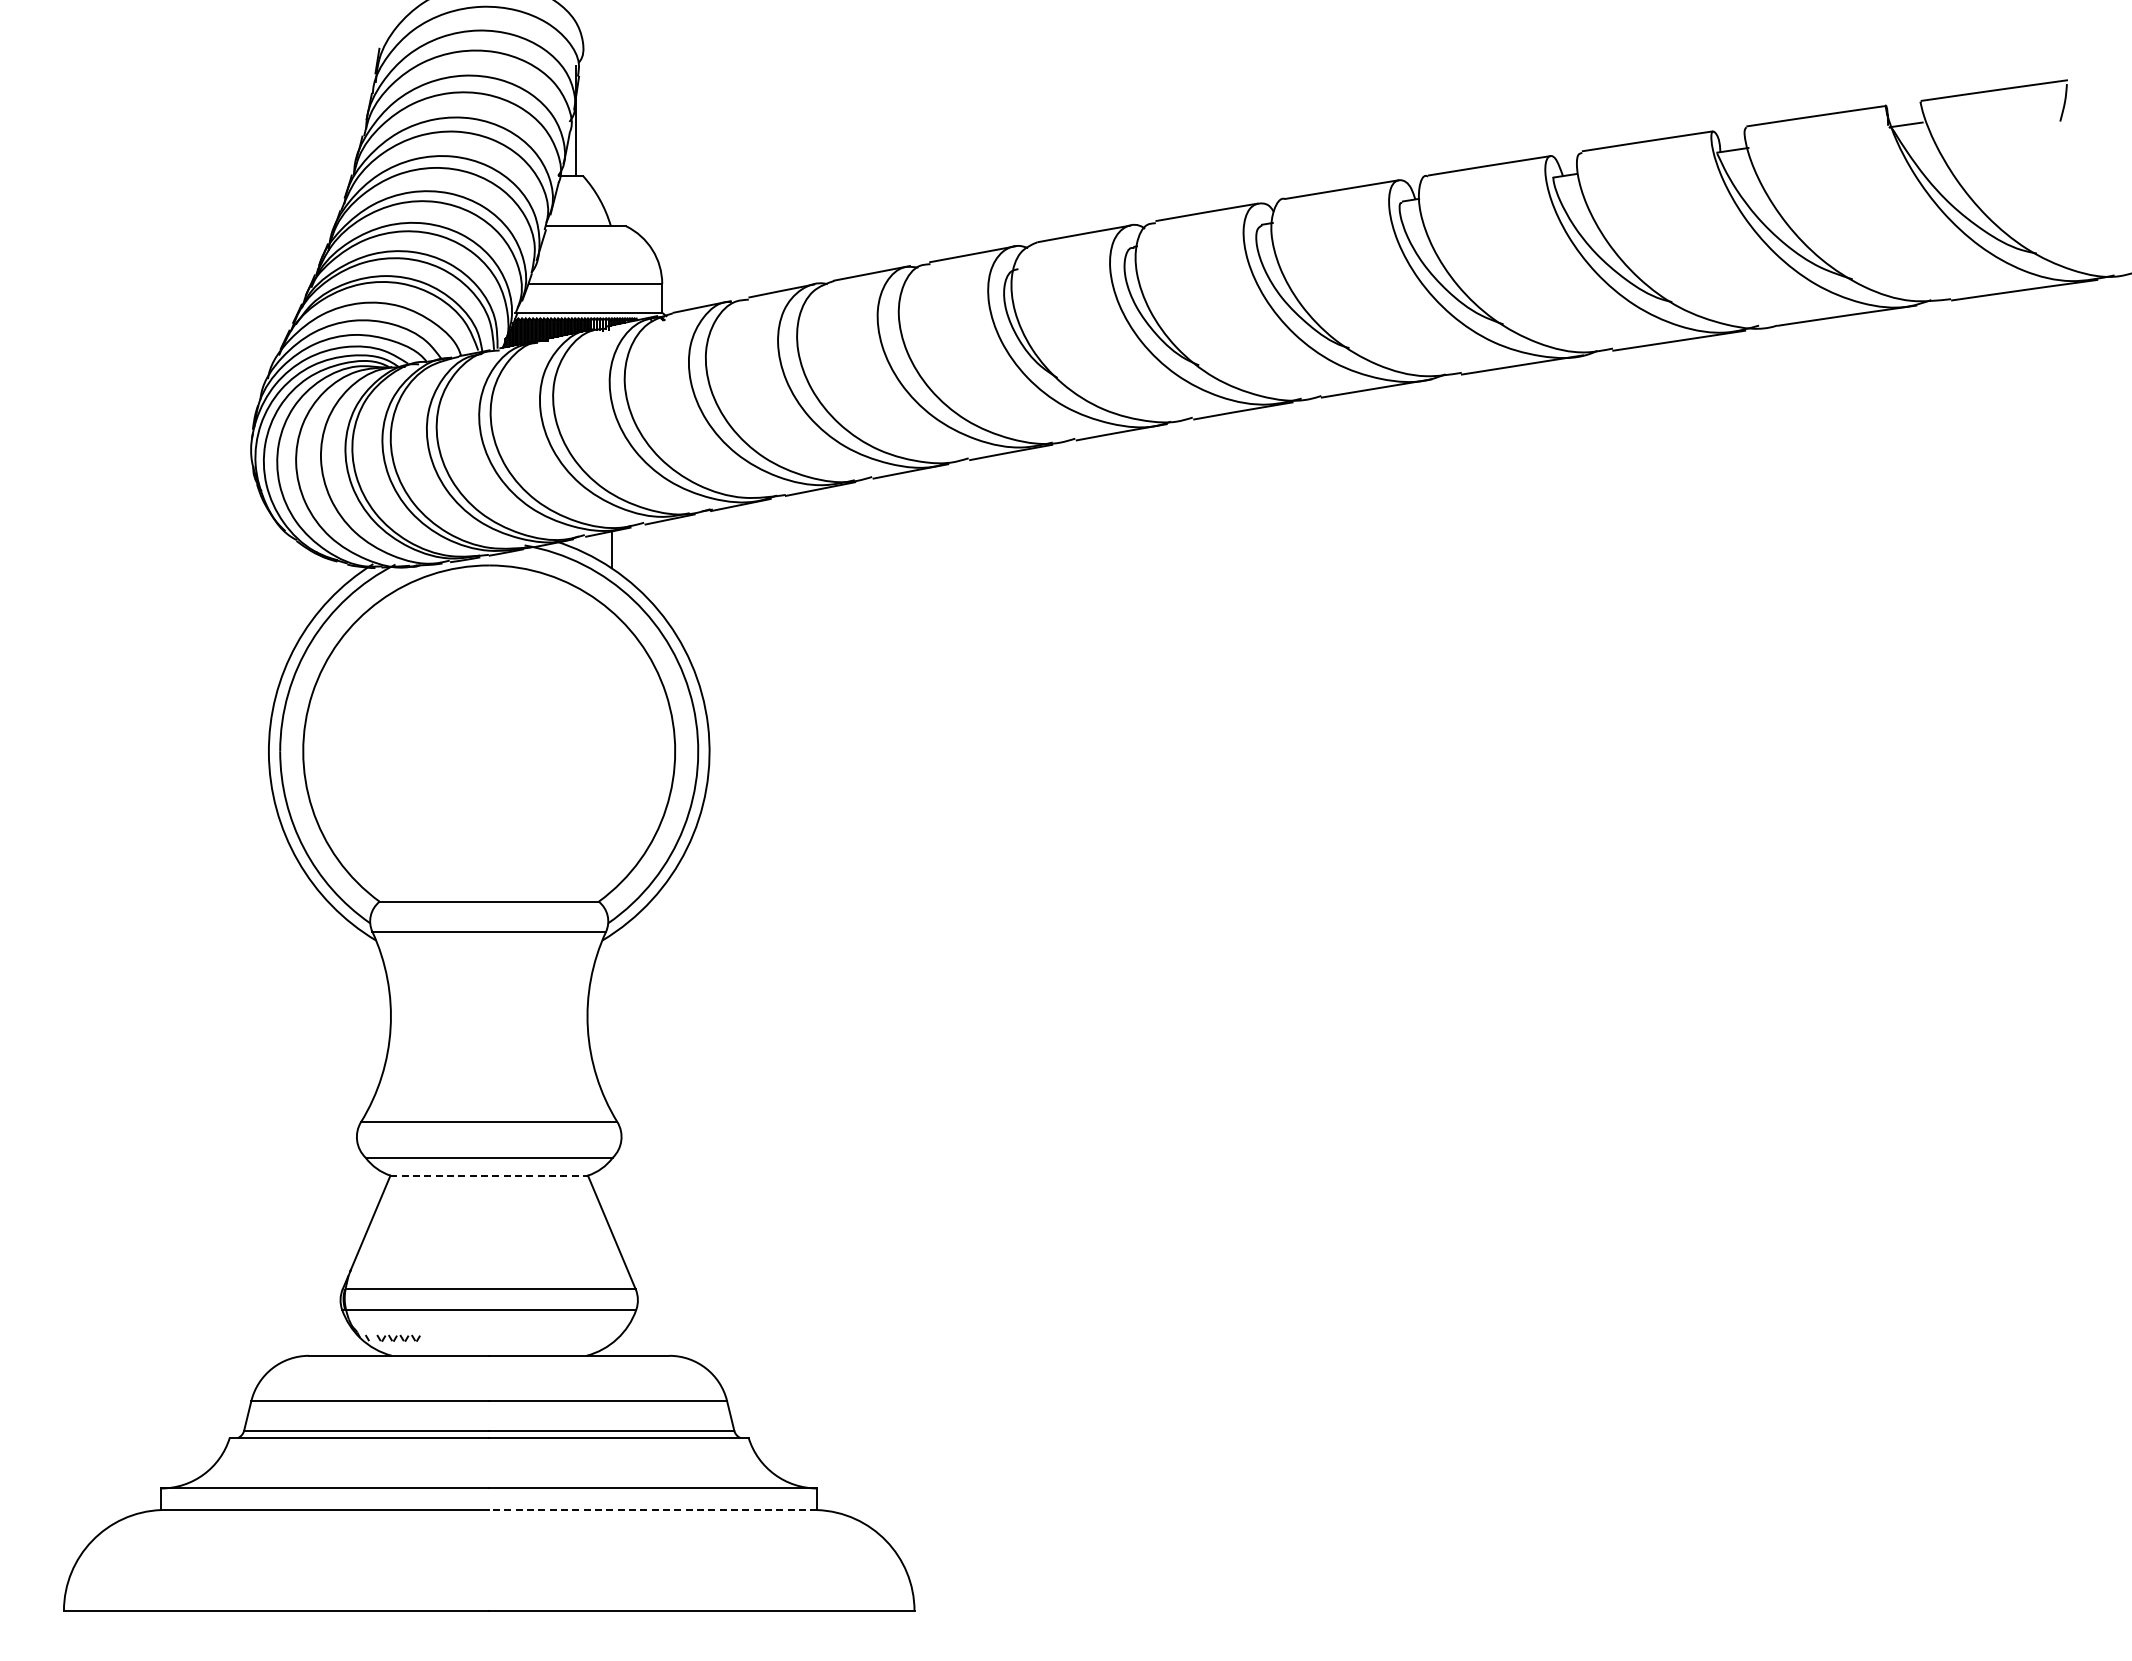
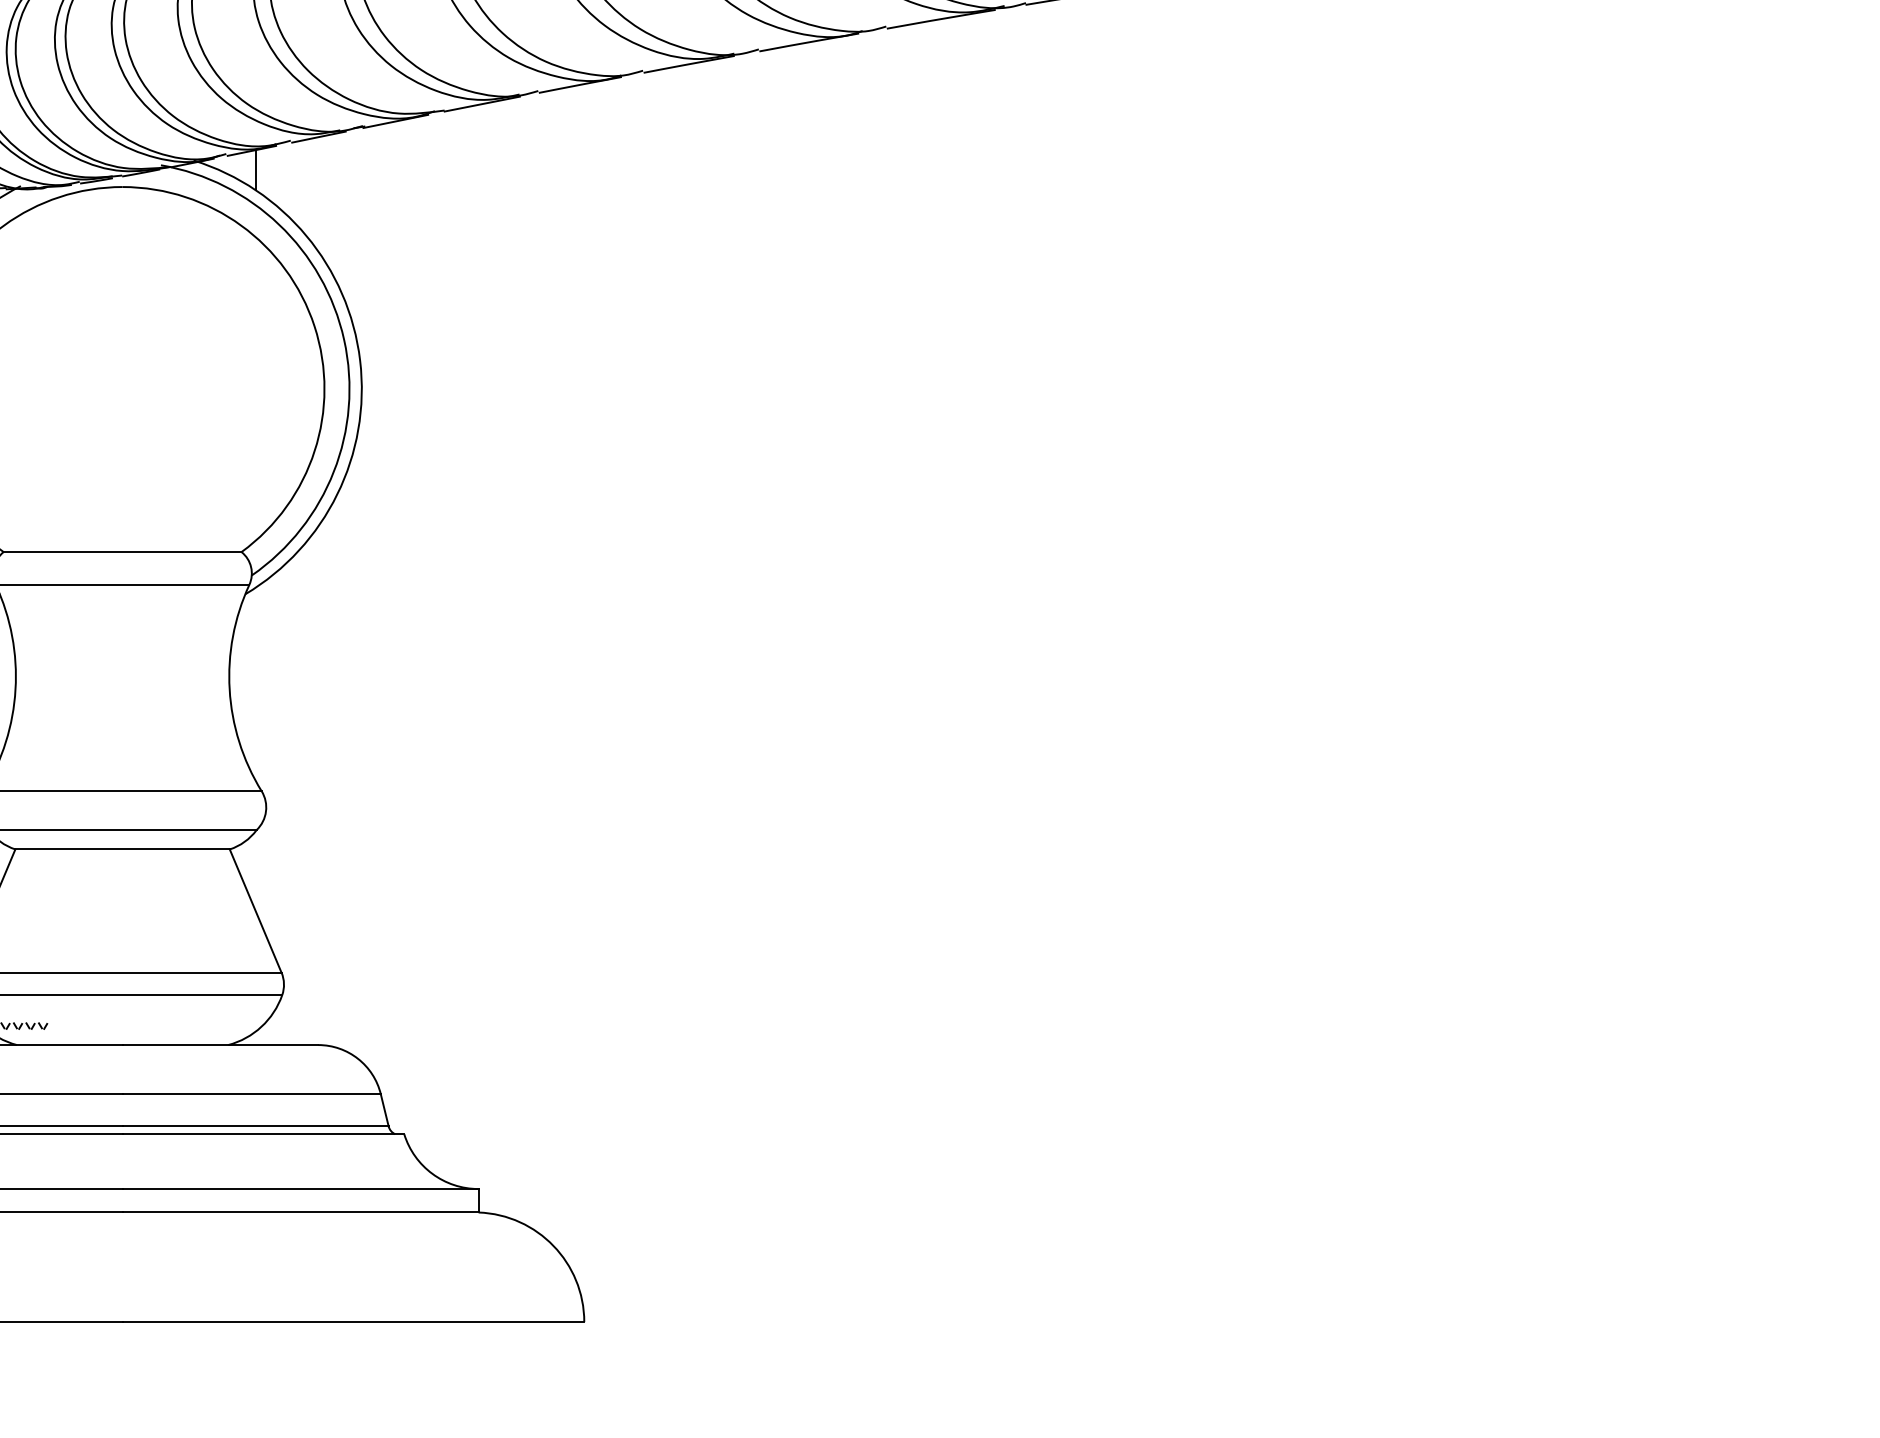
line: (489, 1175) -> (122, 849), dashed -> solid
line: (653, 1510) -> (300, 1212), dashed -> solid

